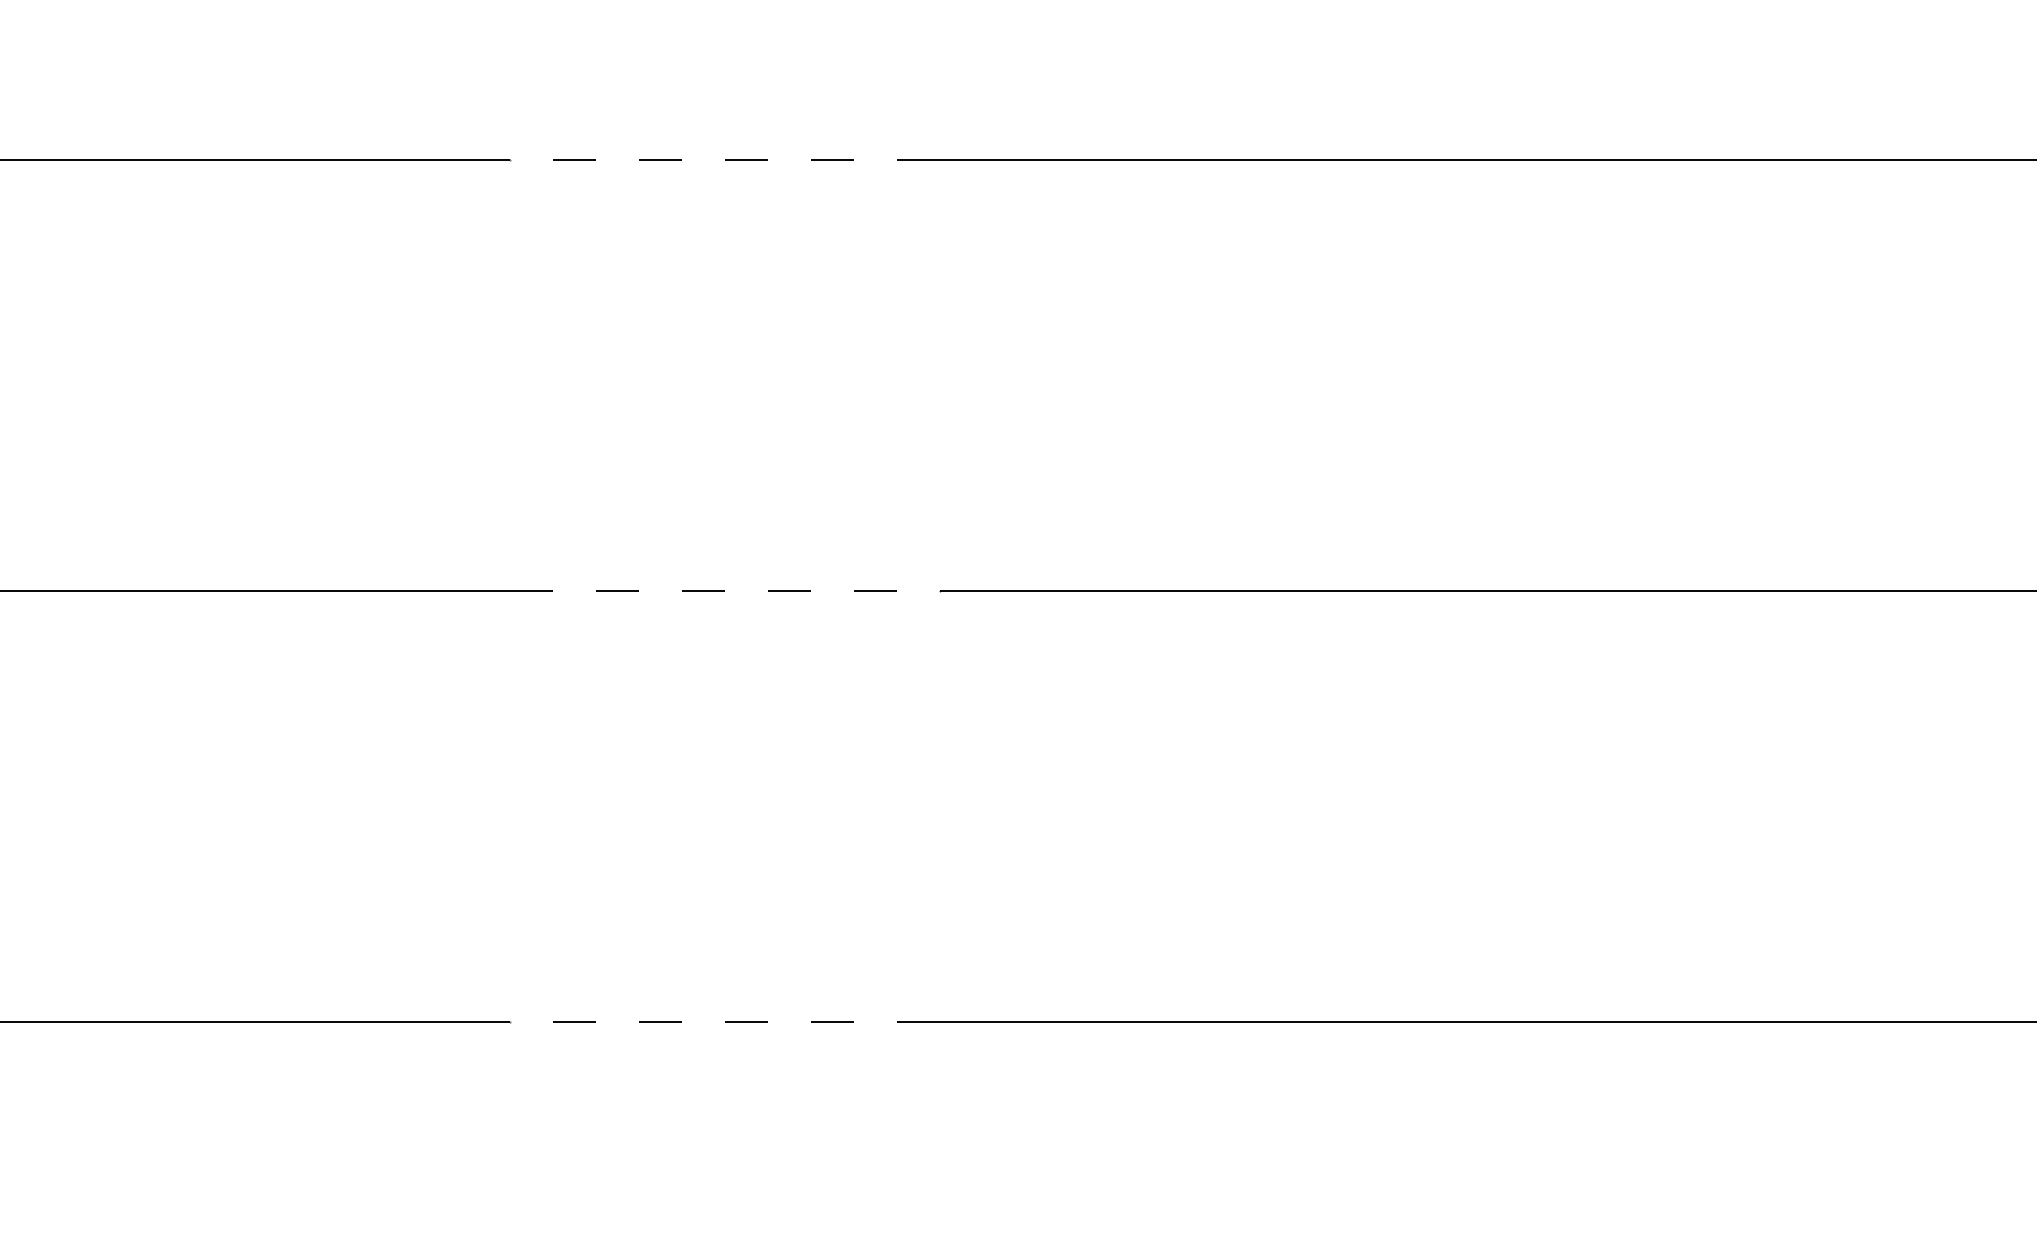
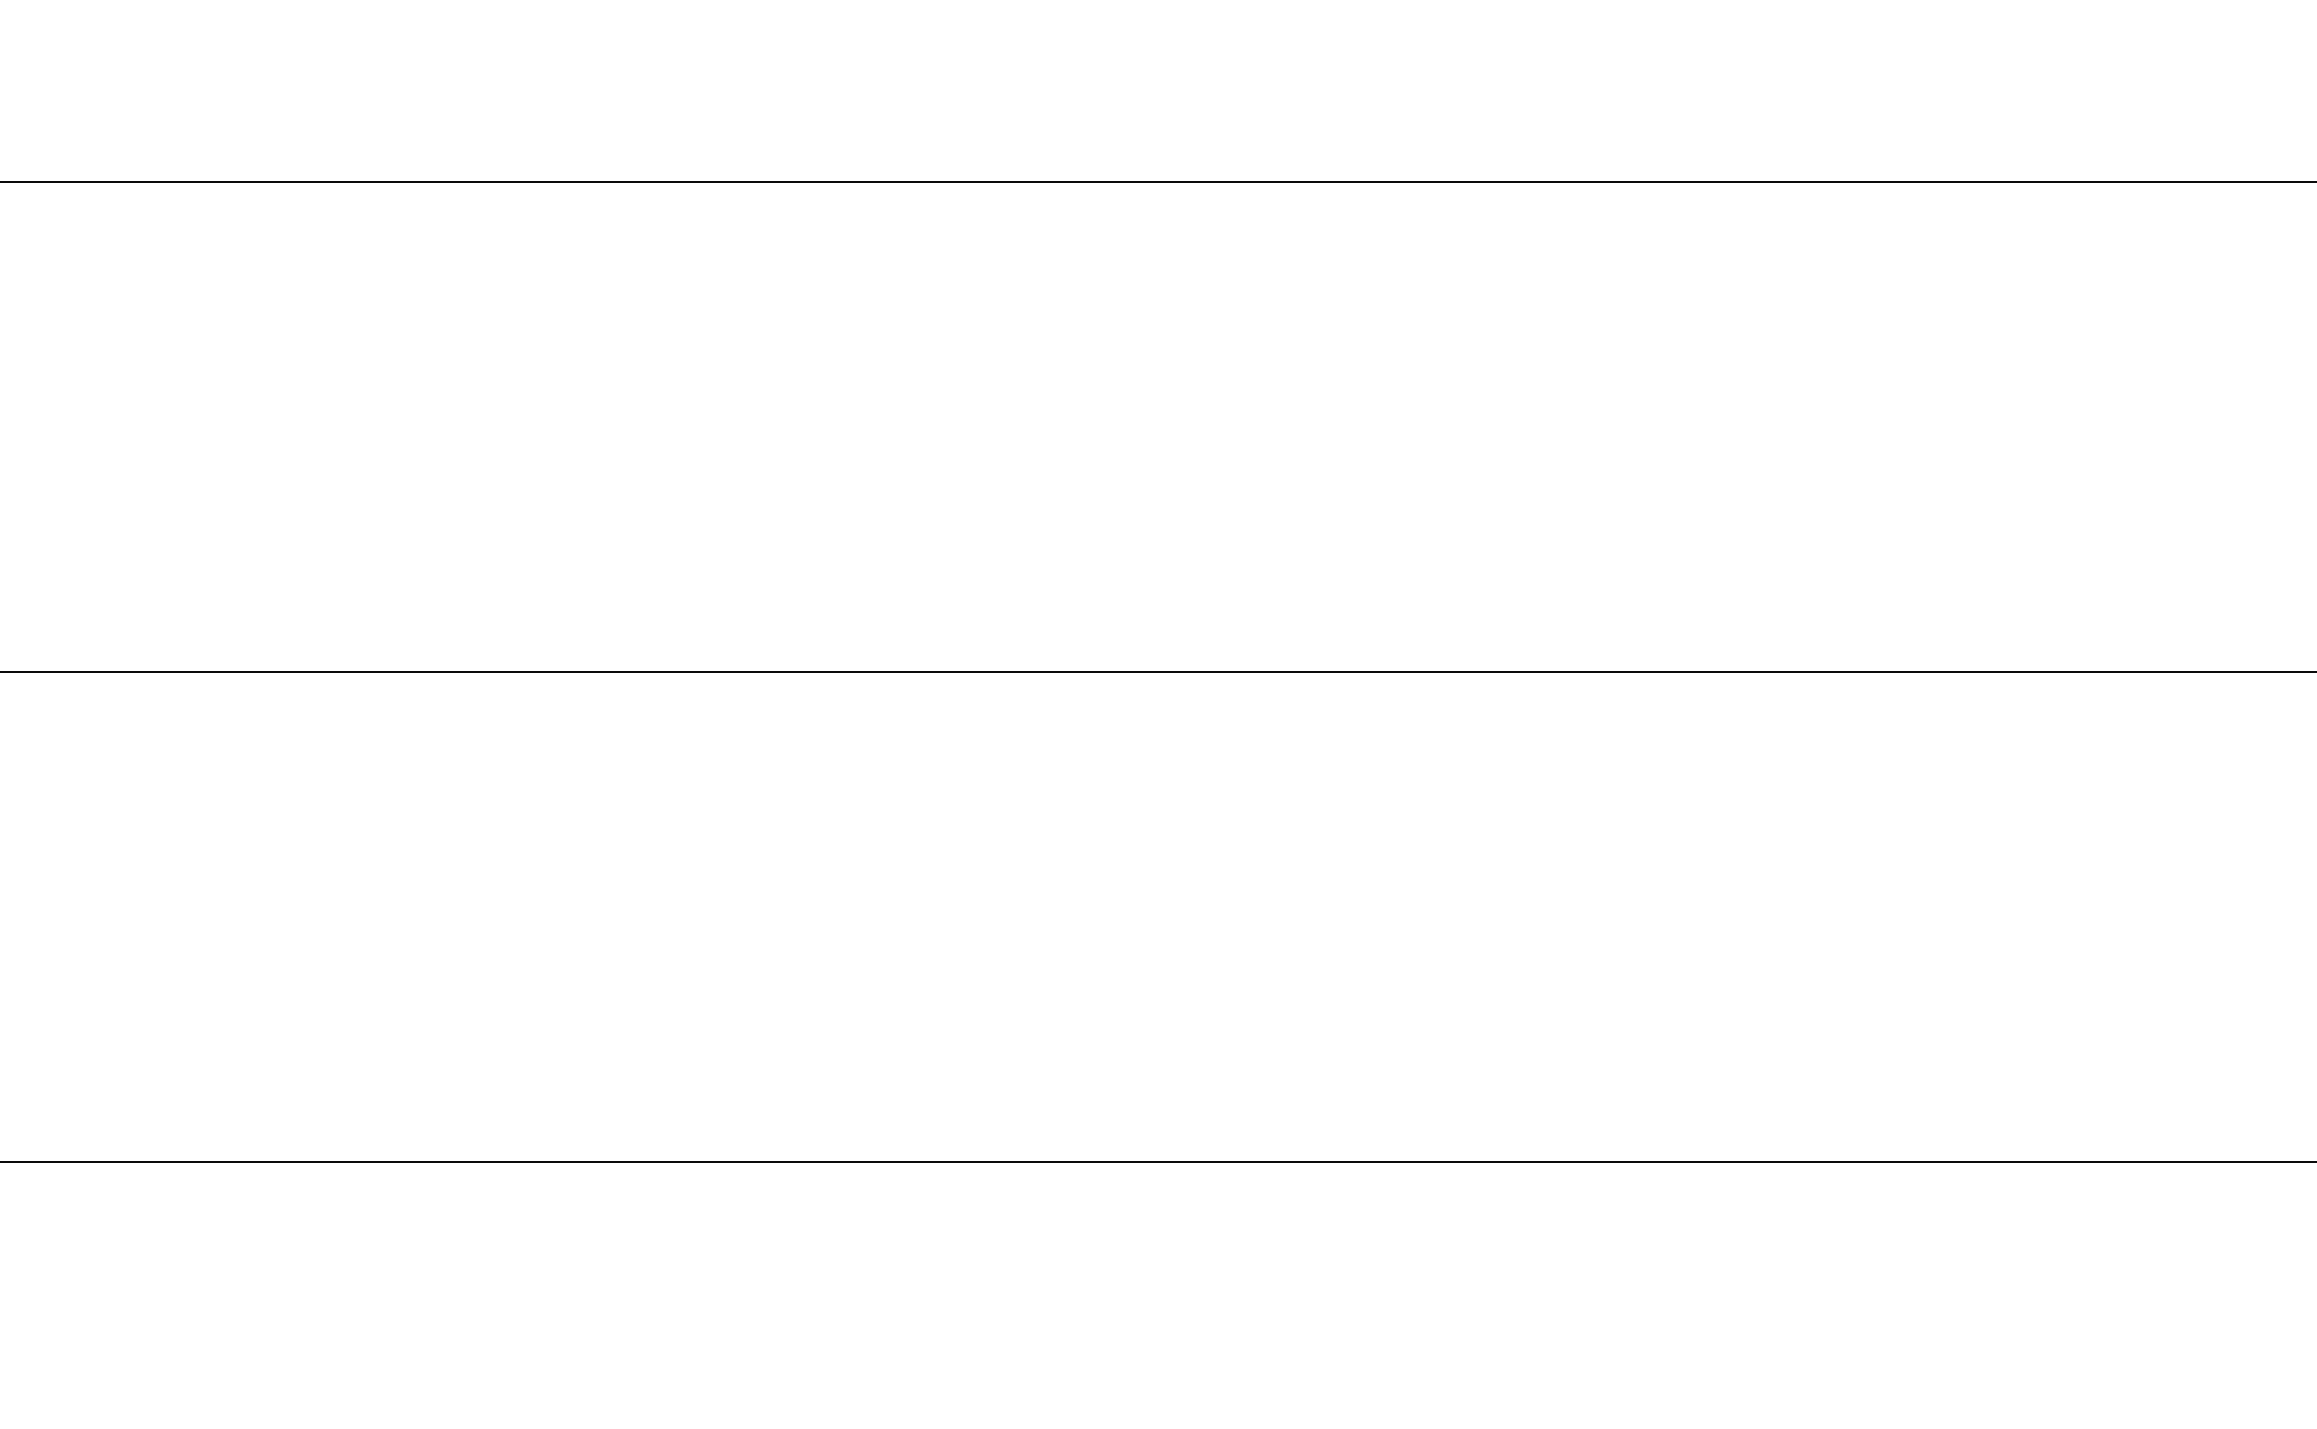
line: (724, 159) -> (824, 181), dashed -> solid
line: (725, 590) -> (825, 671), dashed -> solid
line: (724, 1021) -> (824, 1162), dashed -> solid

